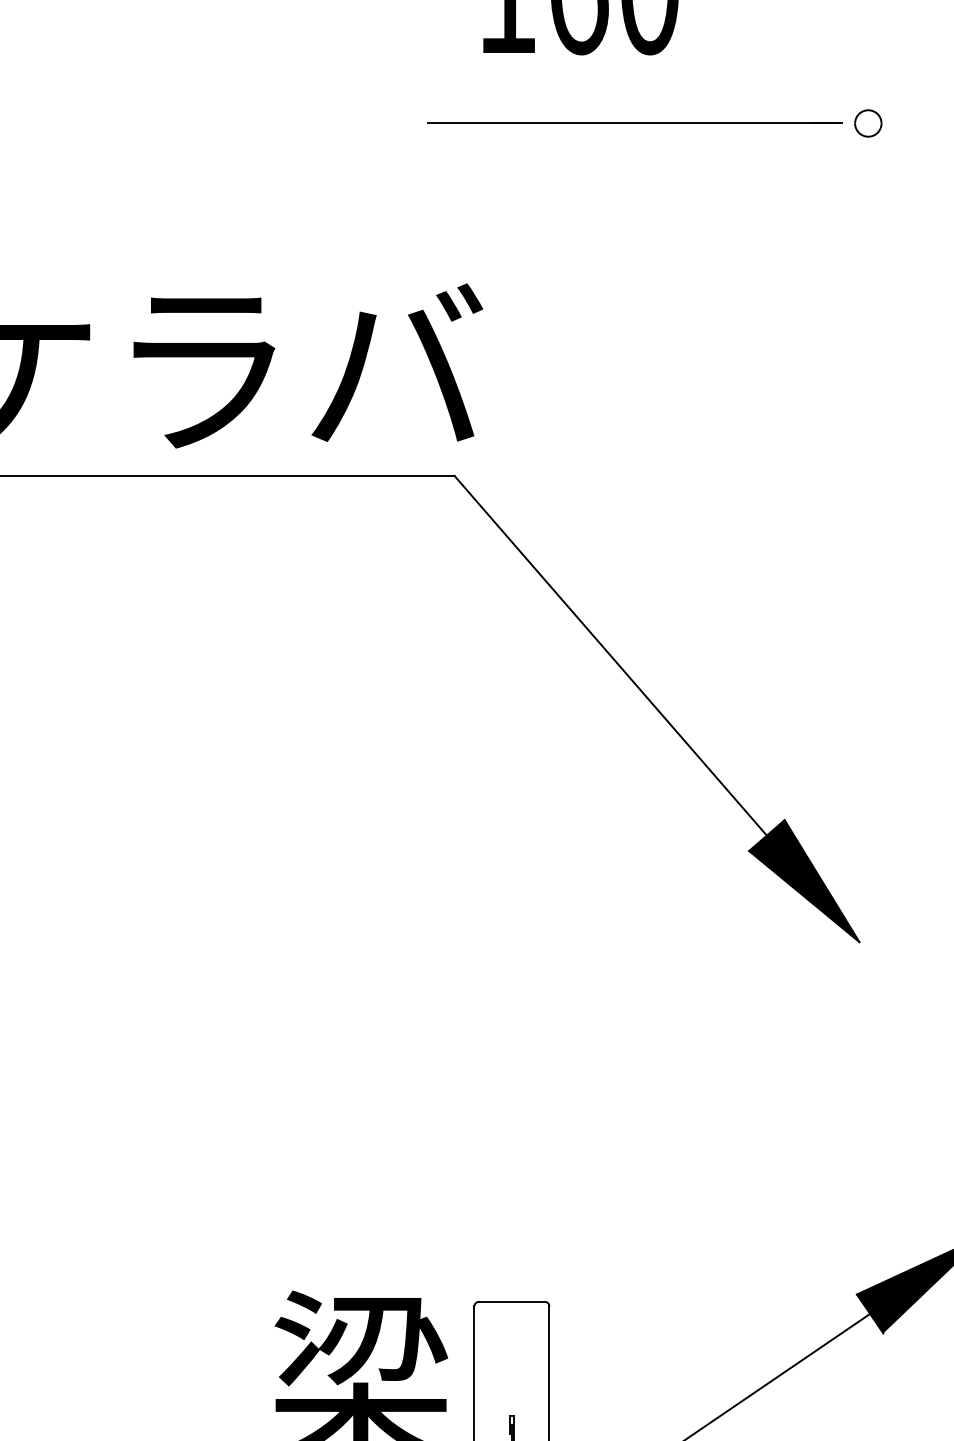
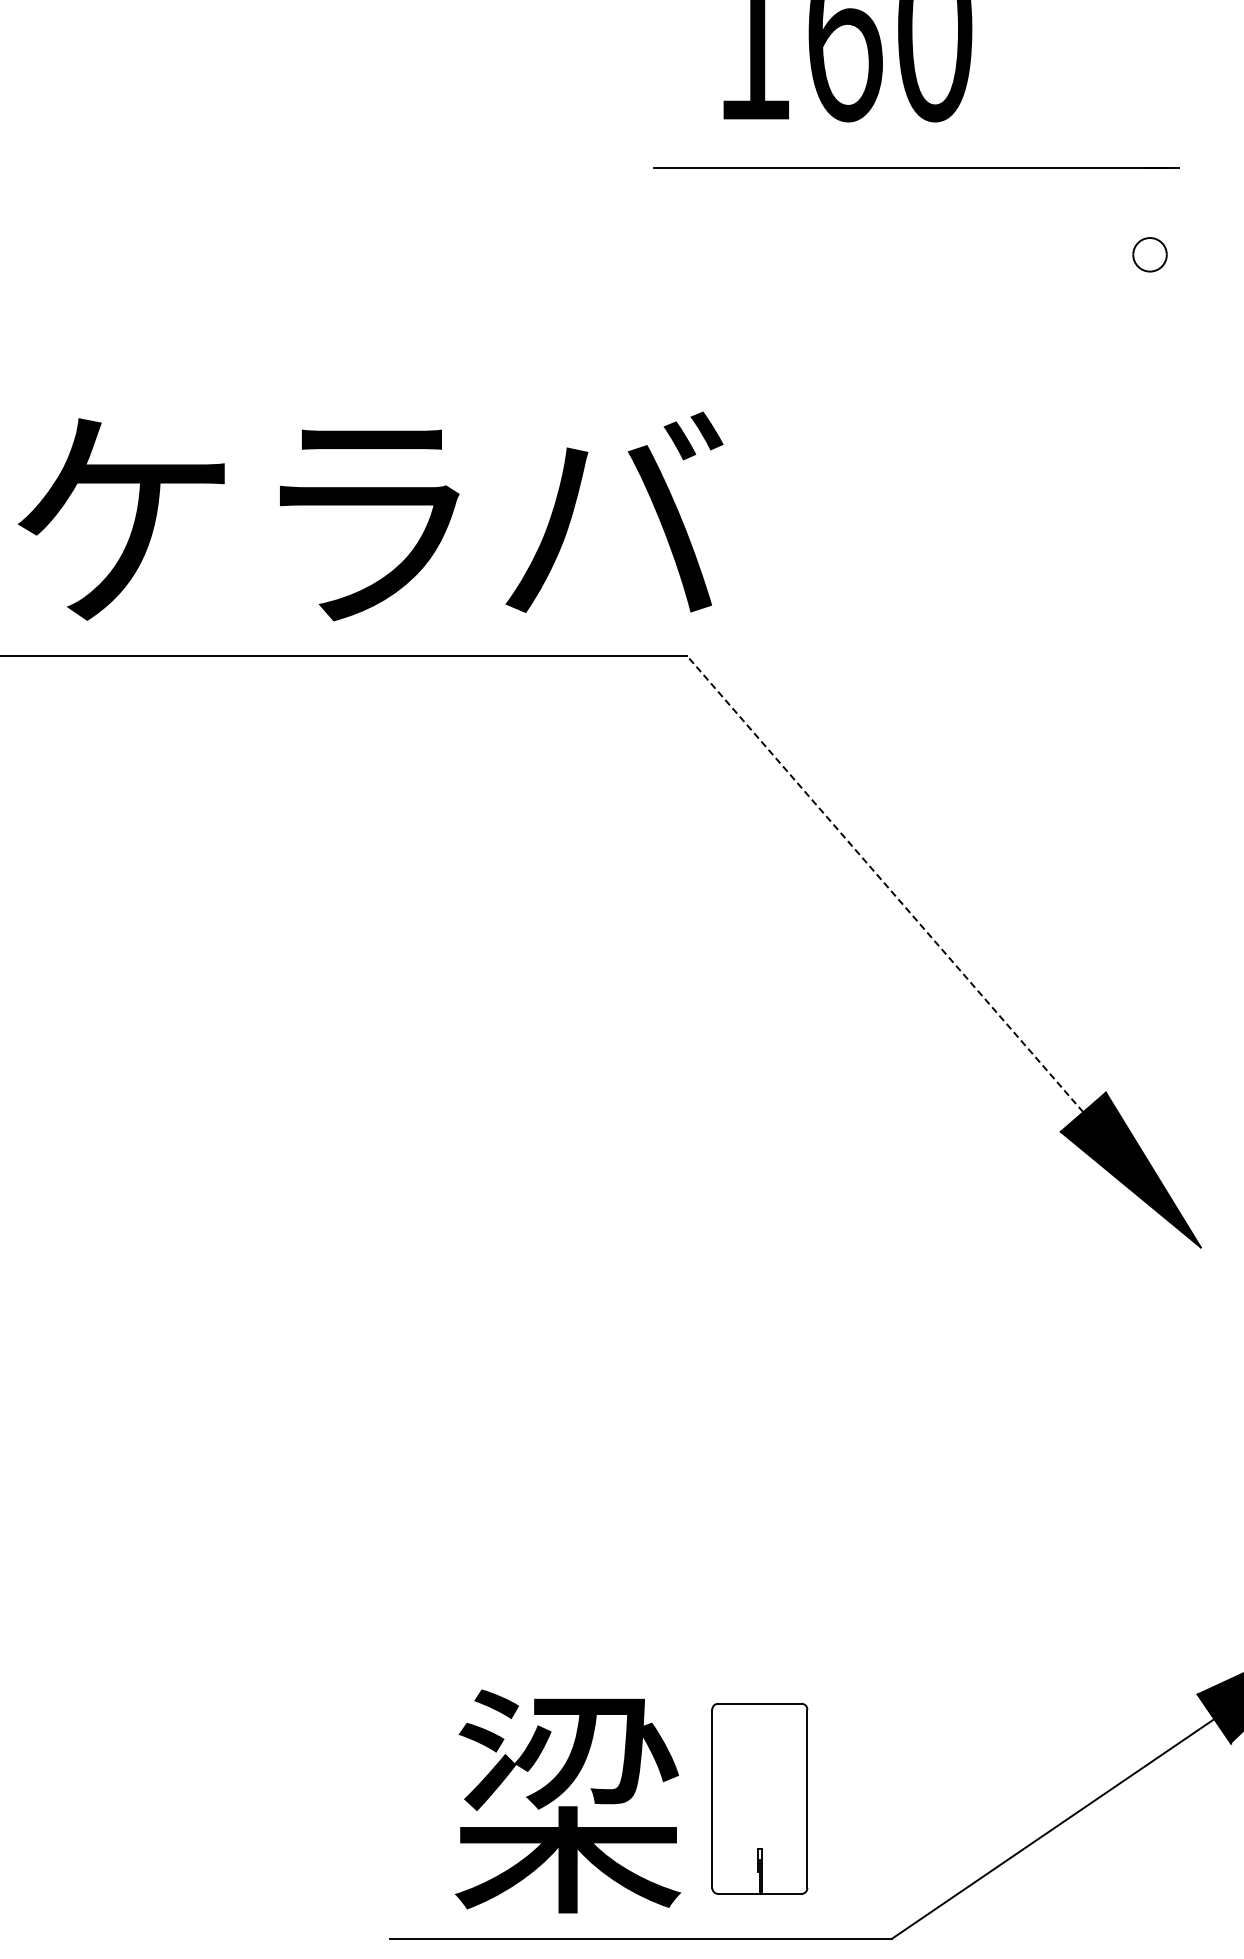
line: (635, 123) -> (916, 167), moved
part: (867, 123) -> (1149, 254), moved
line: (610, 655) -> (884, 883), solid -> dashed

